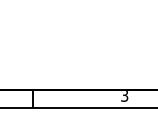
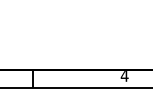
text: (124, 96) -> (124, 76), 3 -> 4

